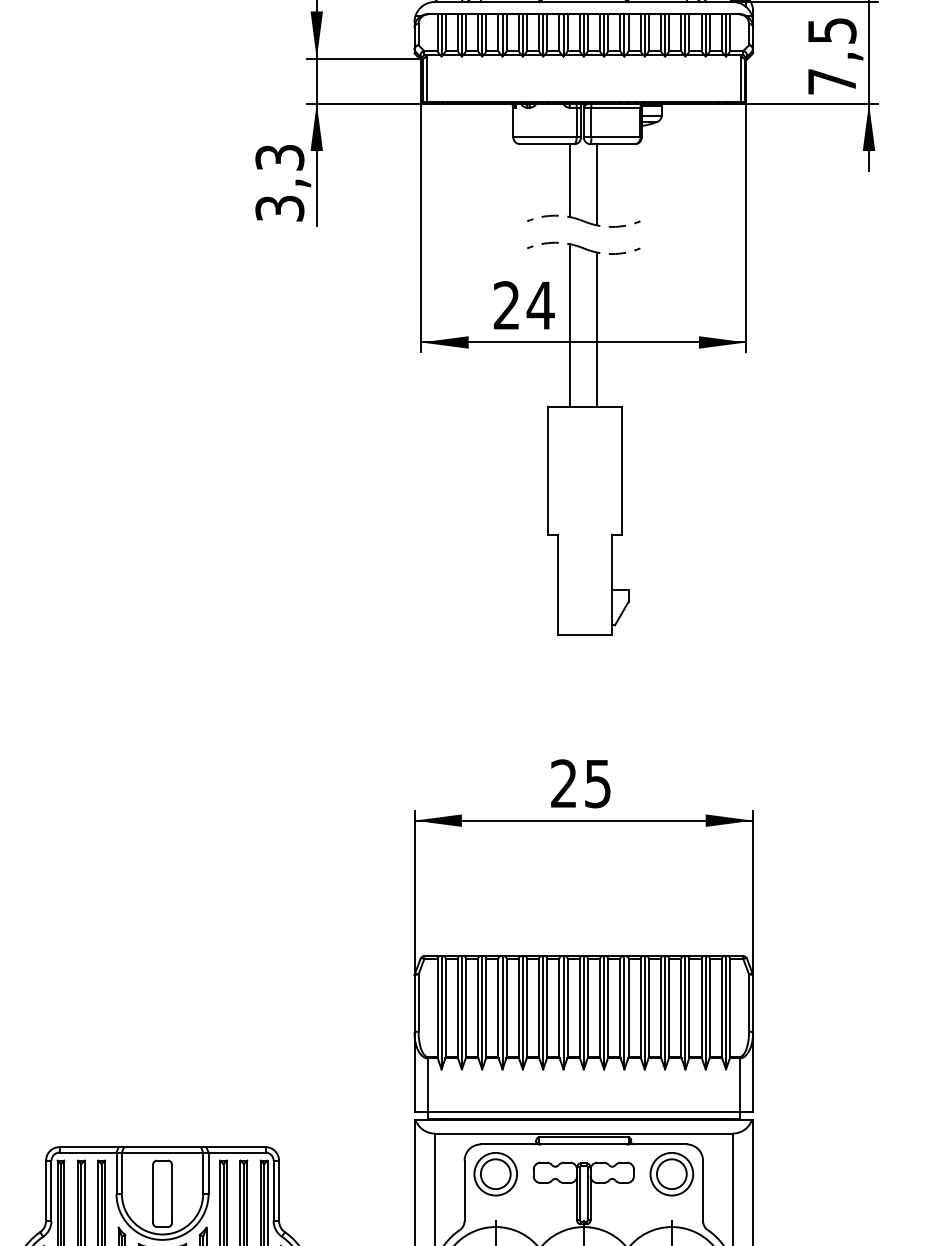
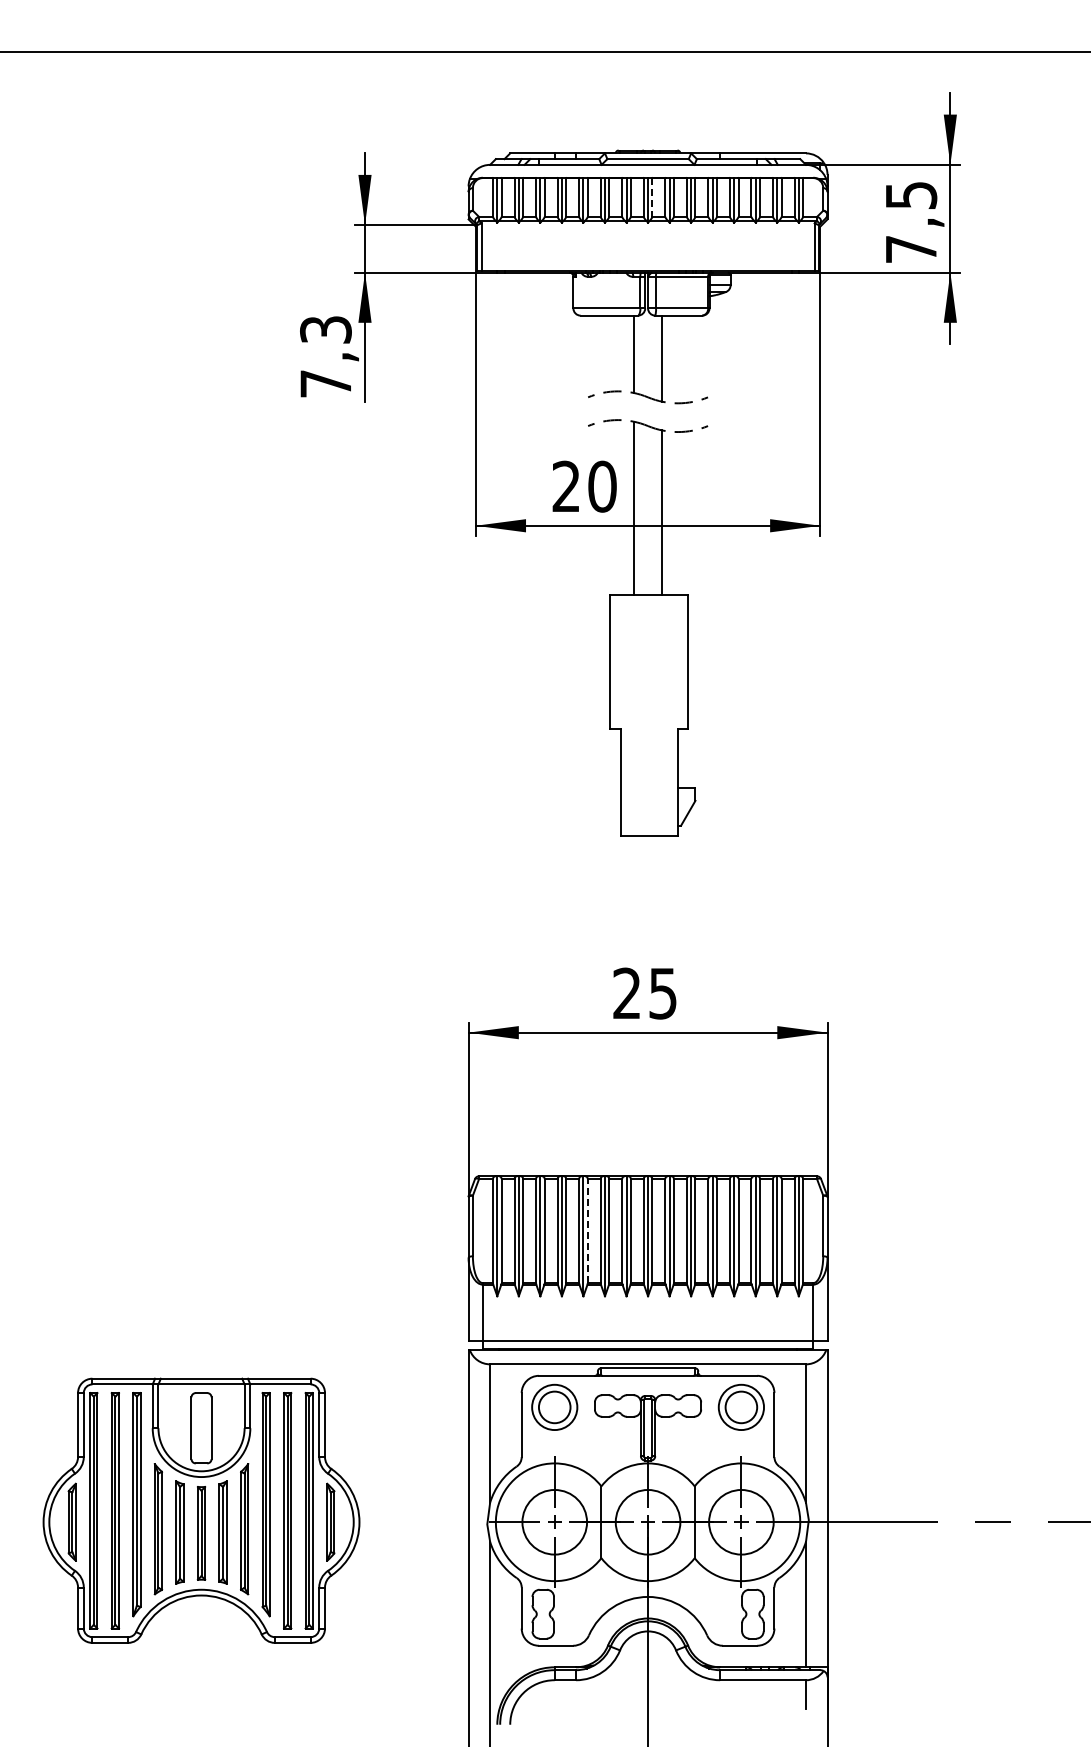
line: (588, 33) -> (652, 198), solid -> dashed
text: (279, 208) -> (325, 383), 3,3 -> 7,3
text: (540, 305) -> (602, 486), 24 -> 20
line: (526, 1007) -> (587, 1230), solid -> dashed

